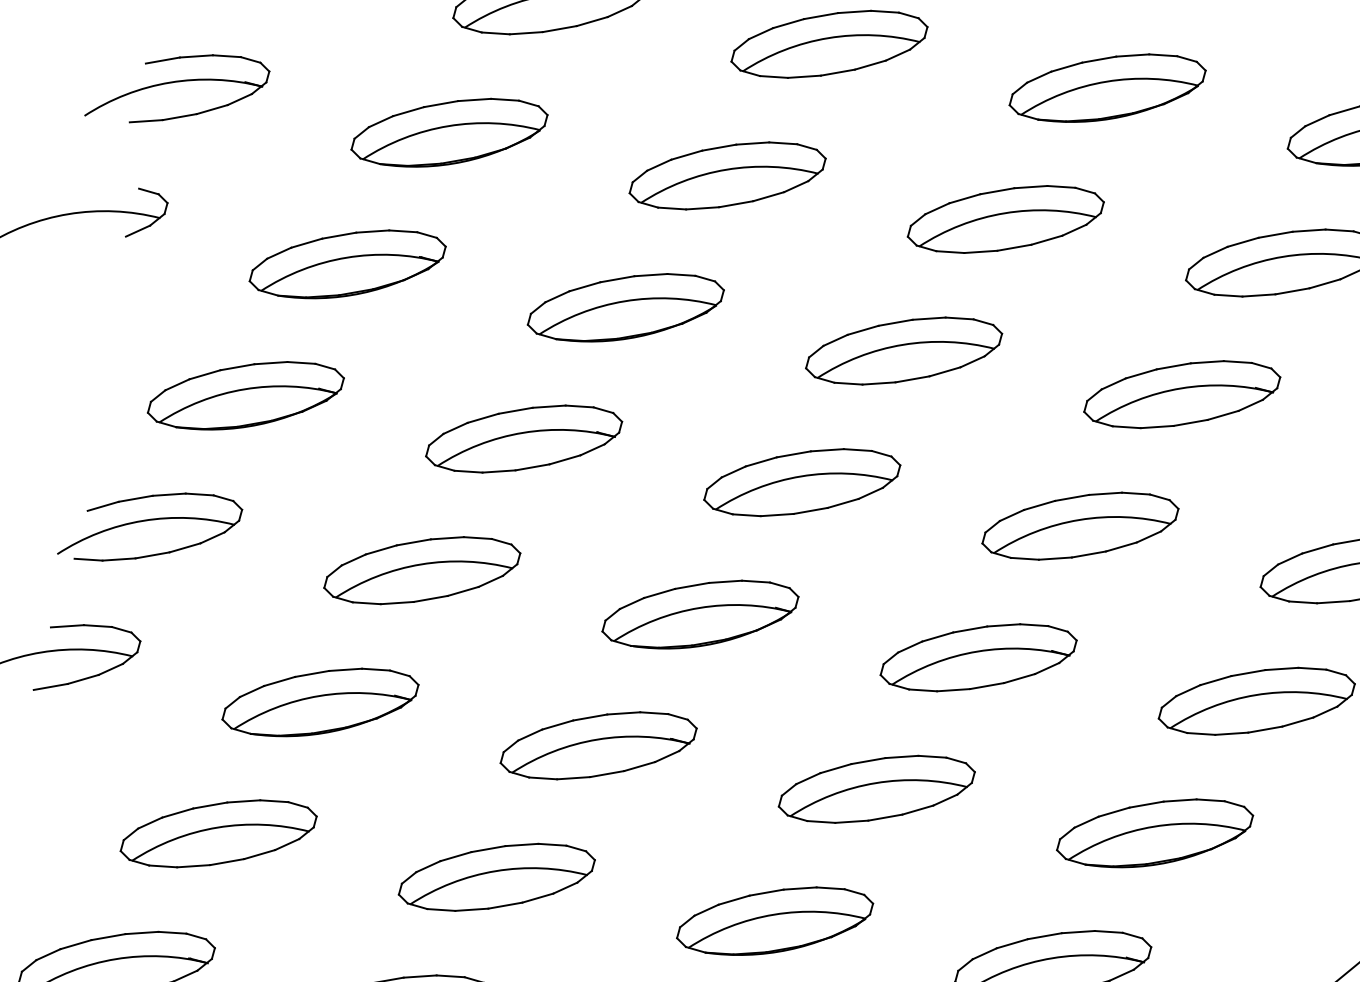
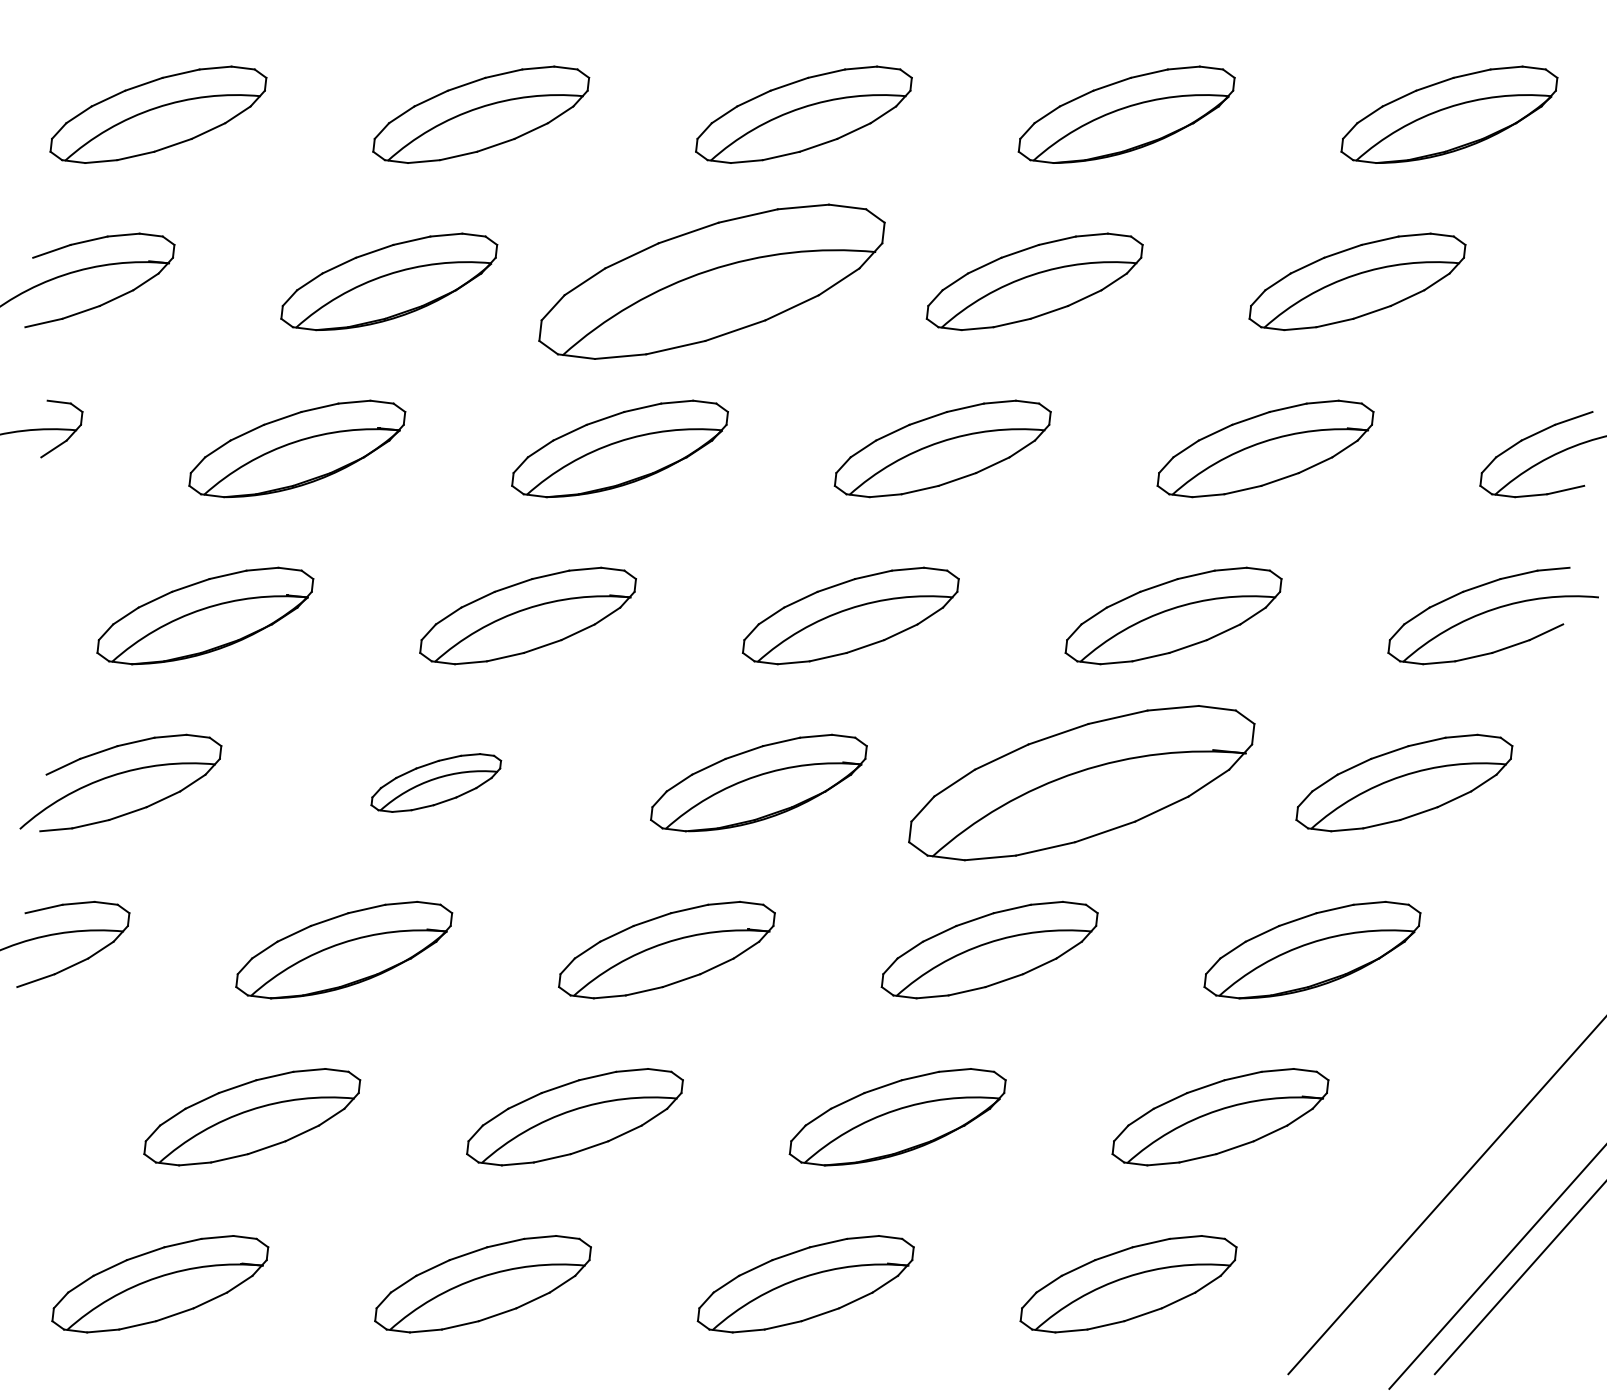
part: (727, 175) -> (711, 281), size x1.6
part: (422, 570) -> (436, 782), size x0.6
part: (978, 657) -> (1081, 782), size x1.6

